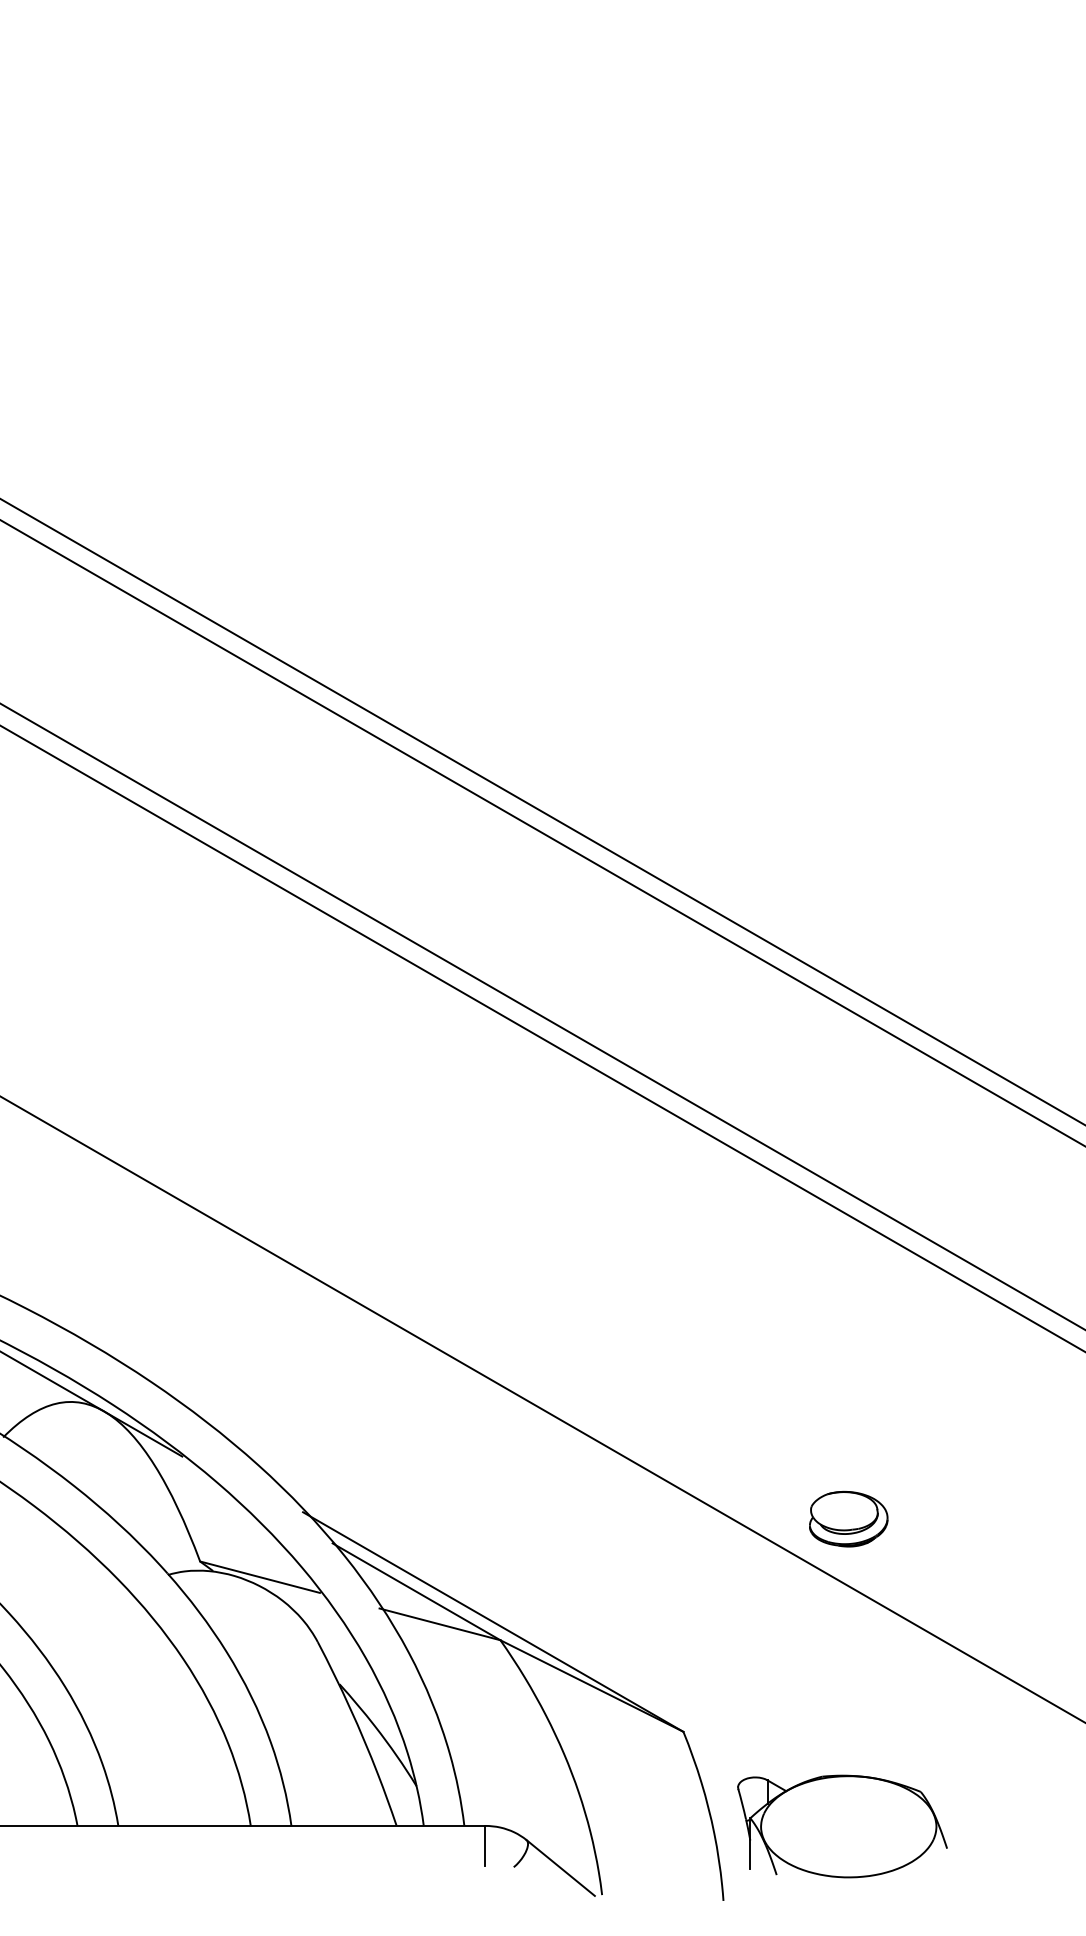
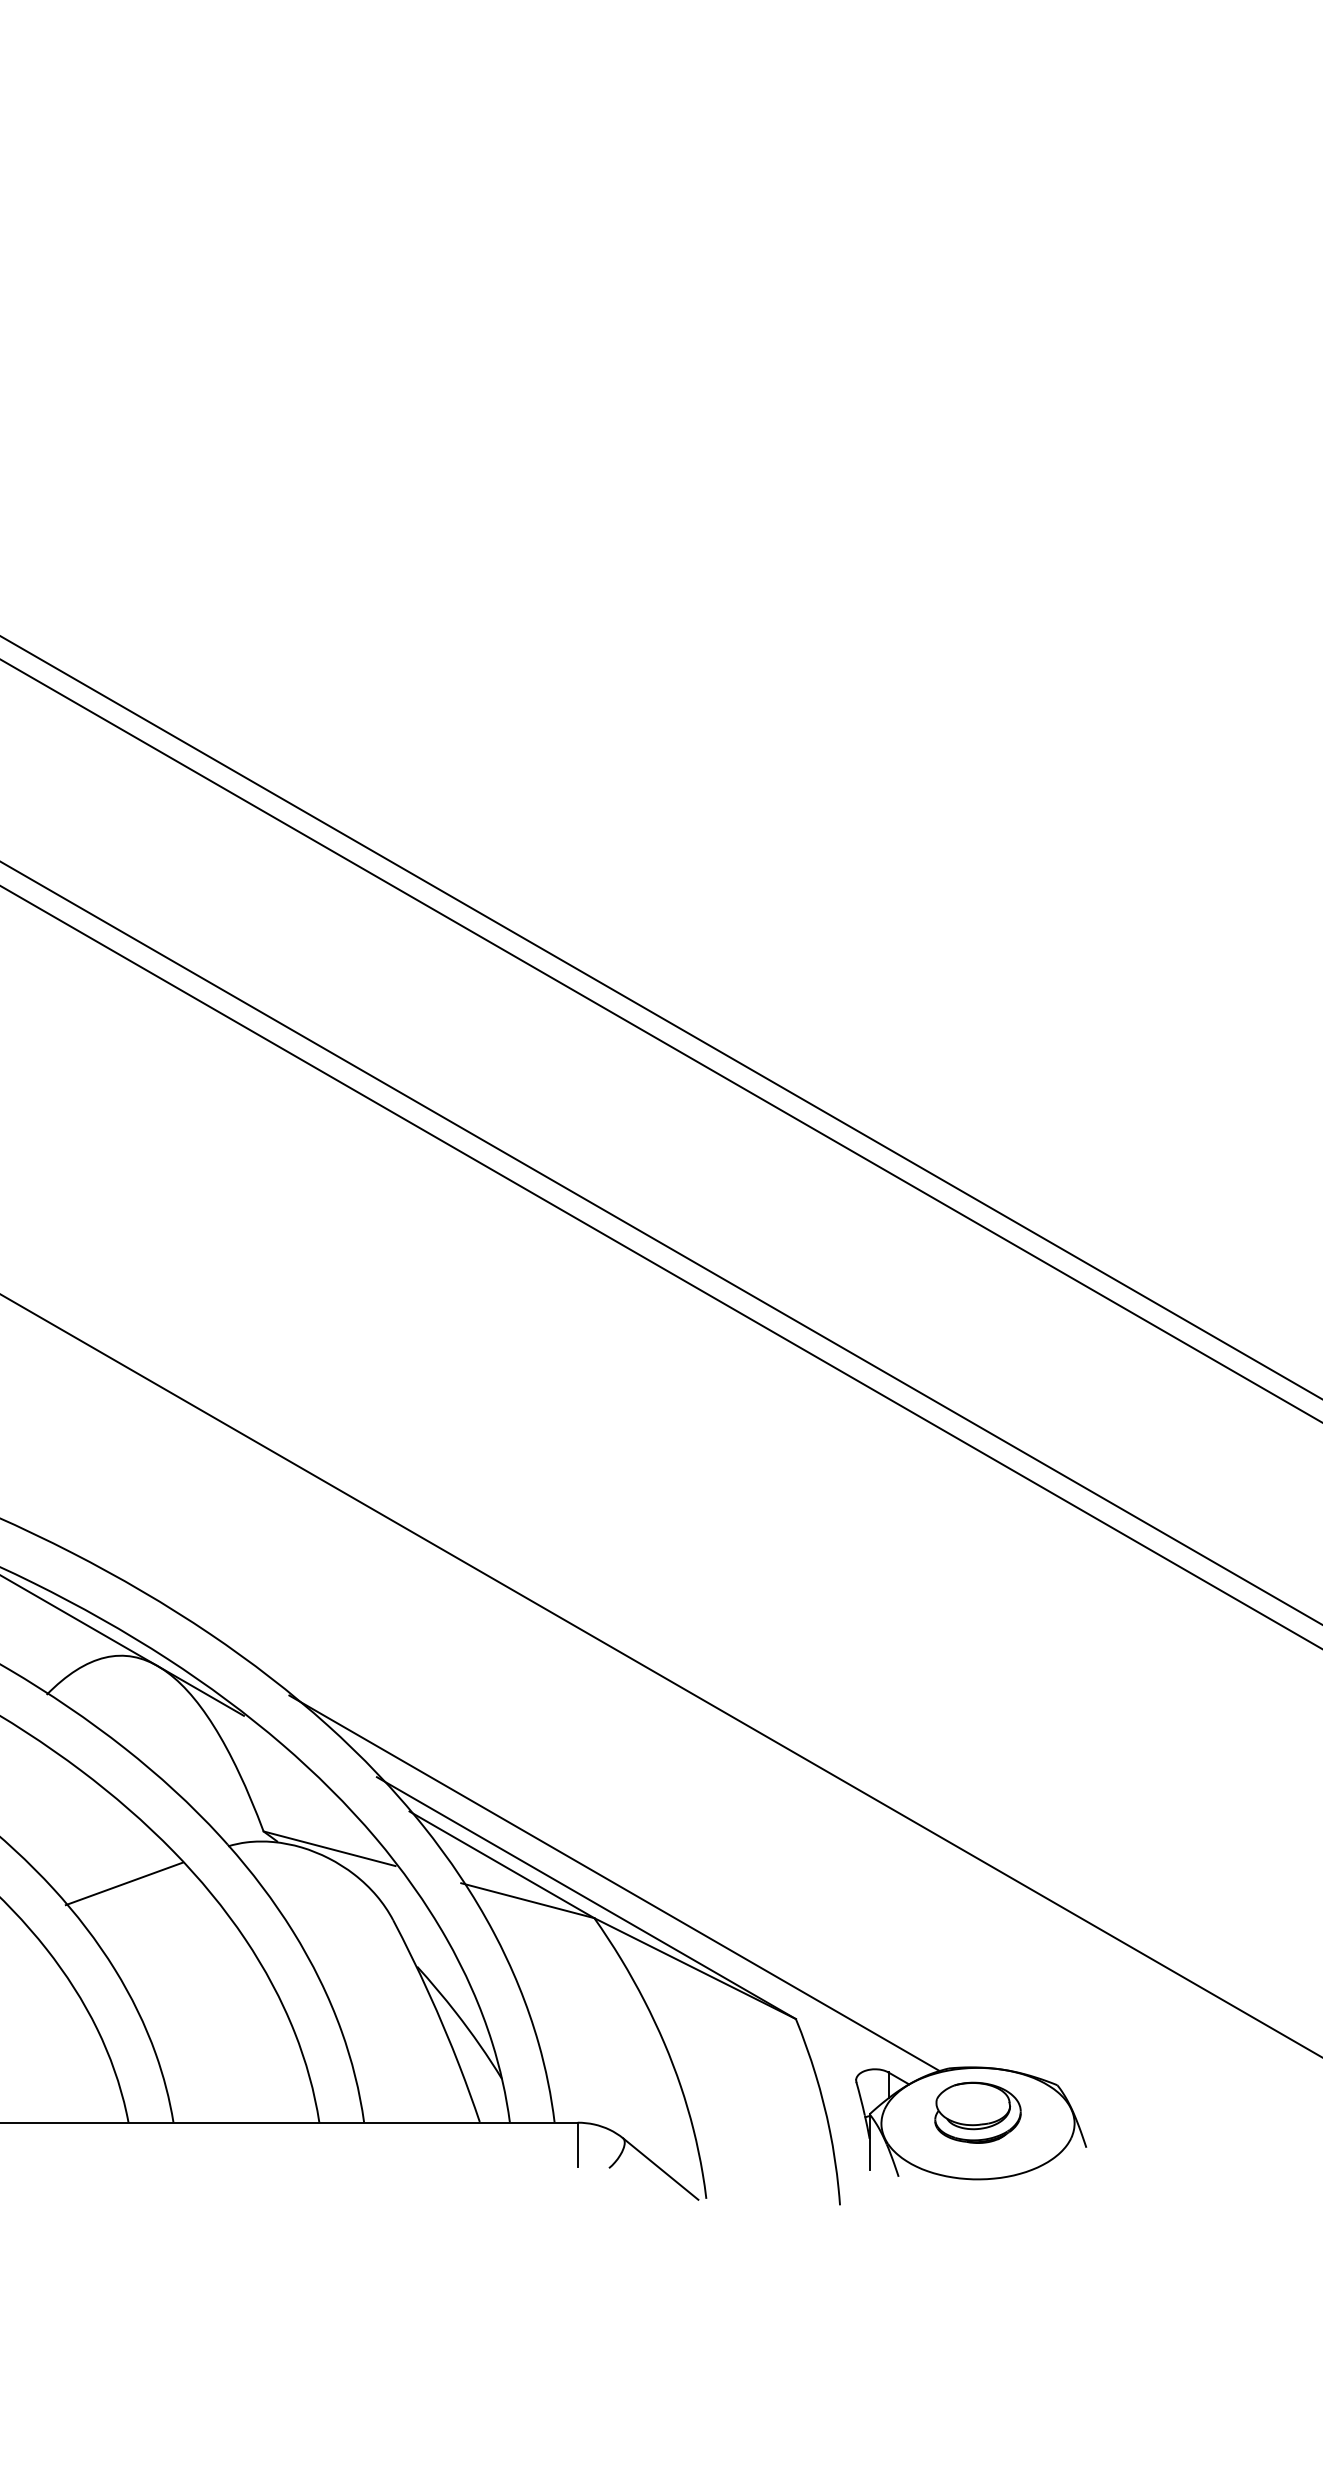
part: (848, 1518) -> (977, 2112), moved
line: (72, 1608) -> (123, 1883), added
line: (518, 1608) -> (614, 1883), added

